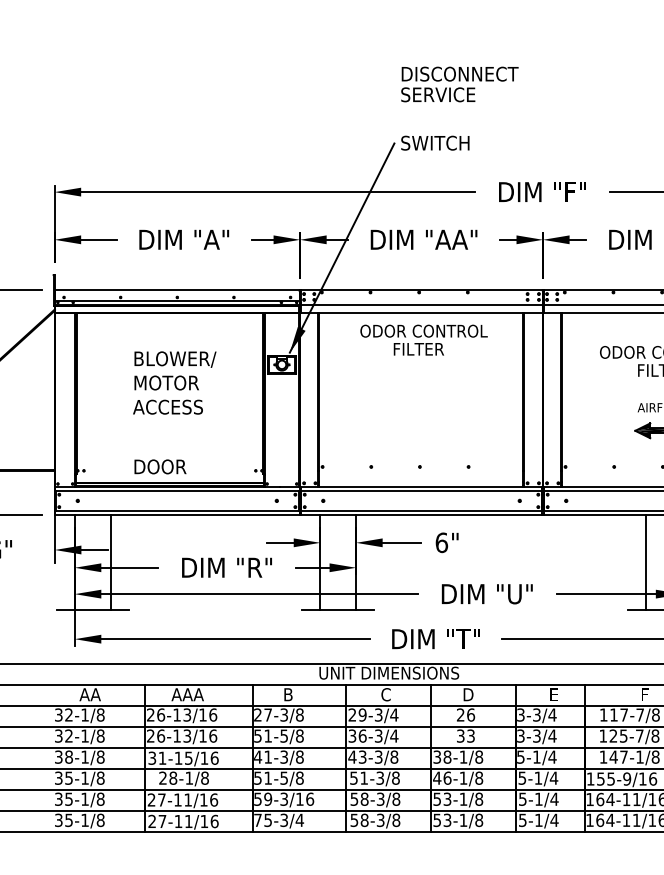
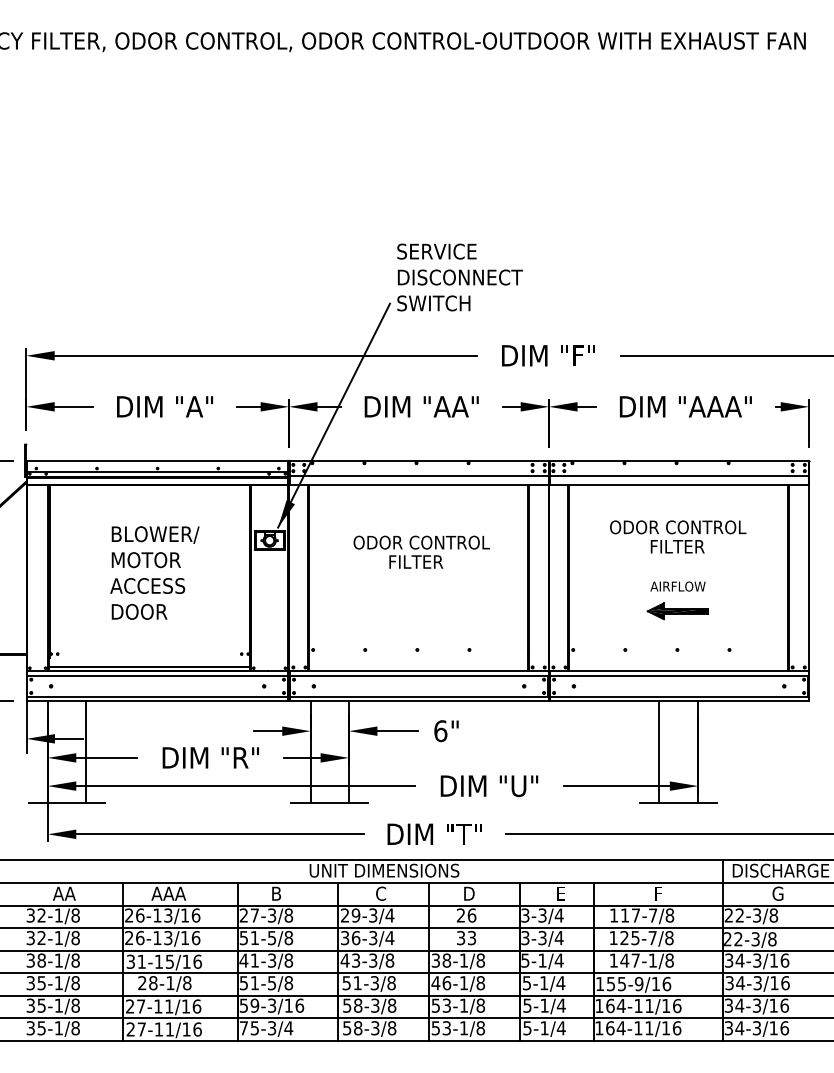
text: (460, 74) -> (460, 277), moved
text: (423, 339) -> (421, 551), moved
text: (160, 466) -> (139, 611), moved

